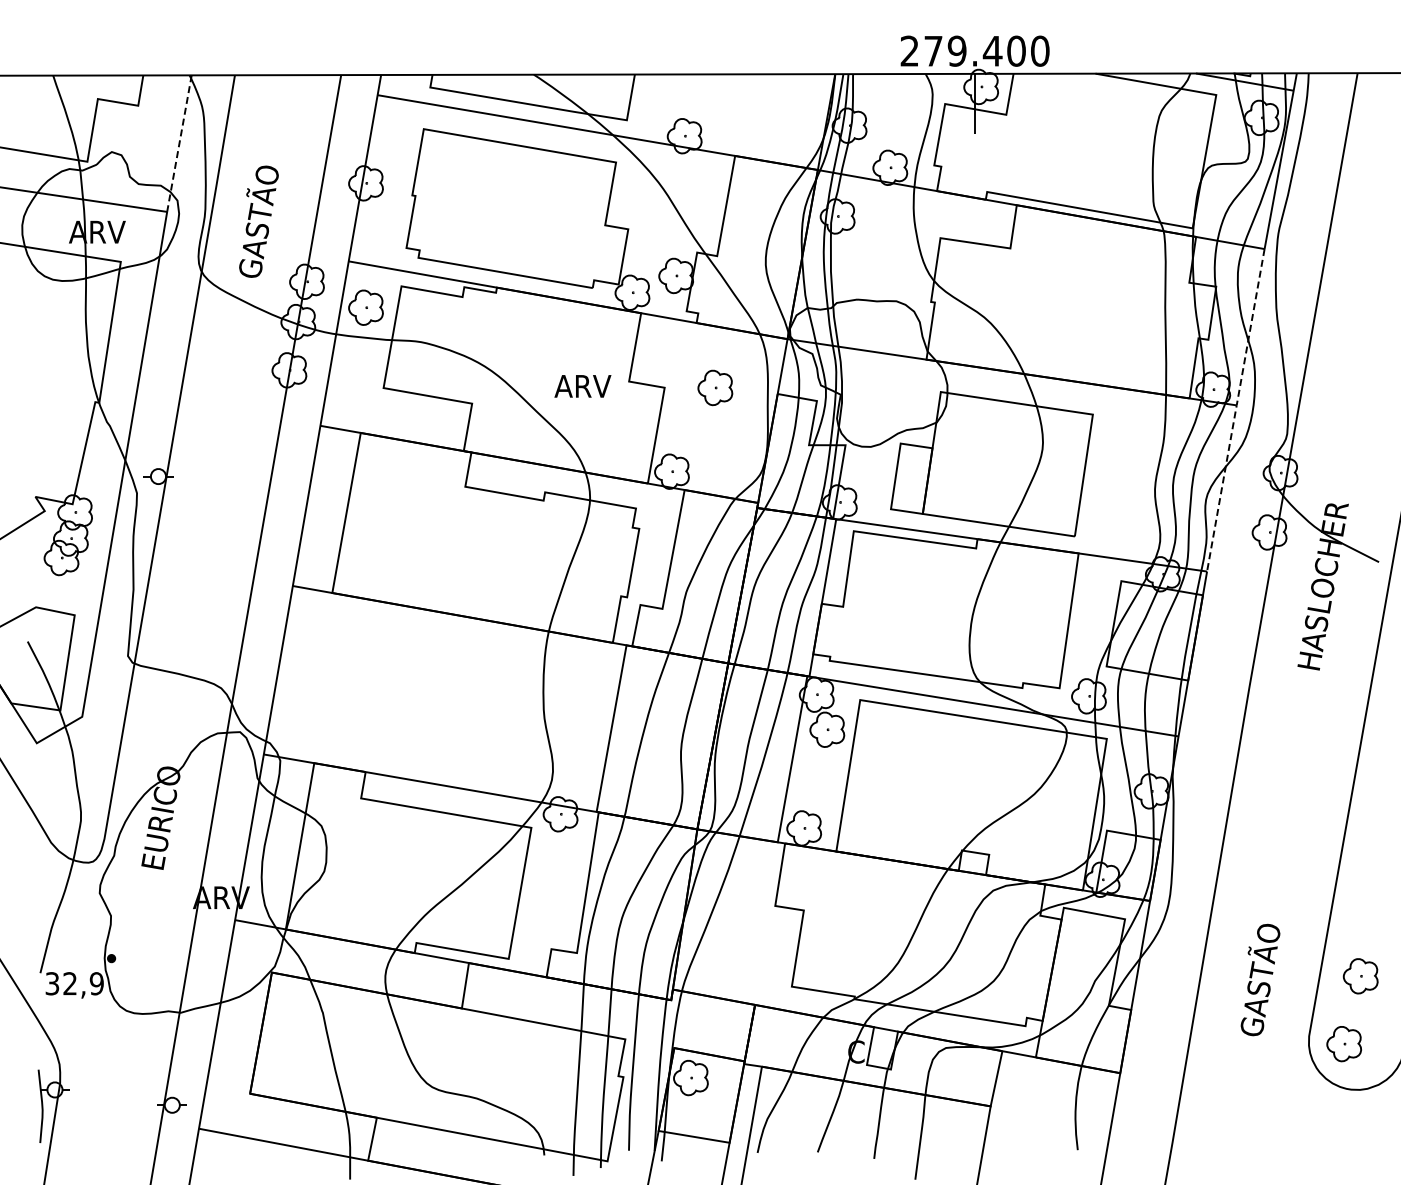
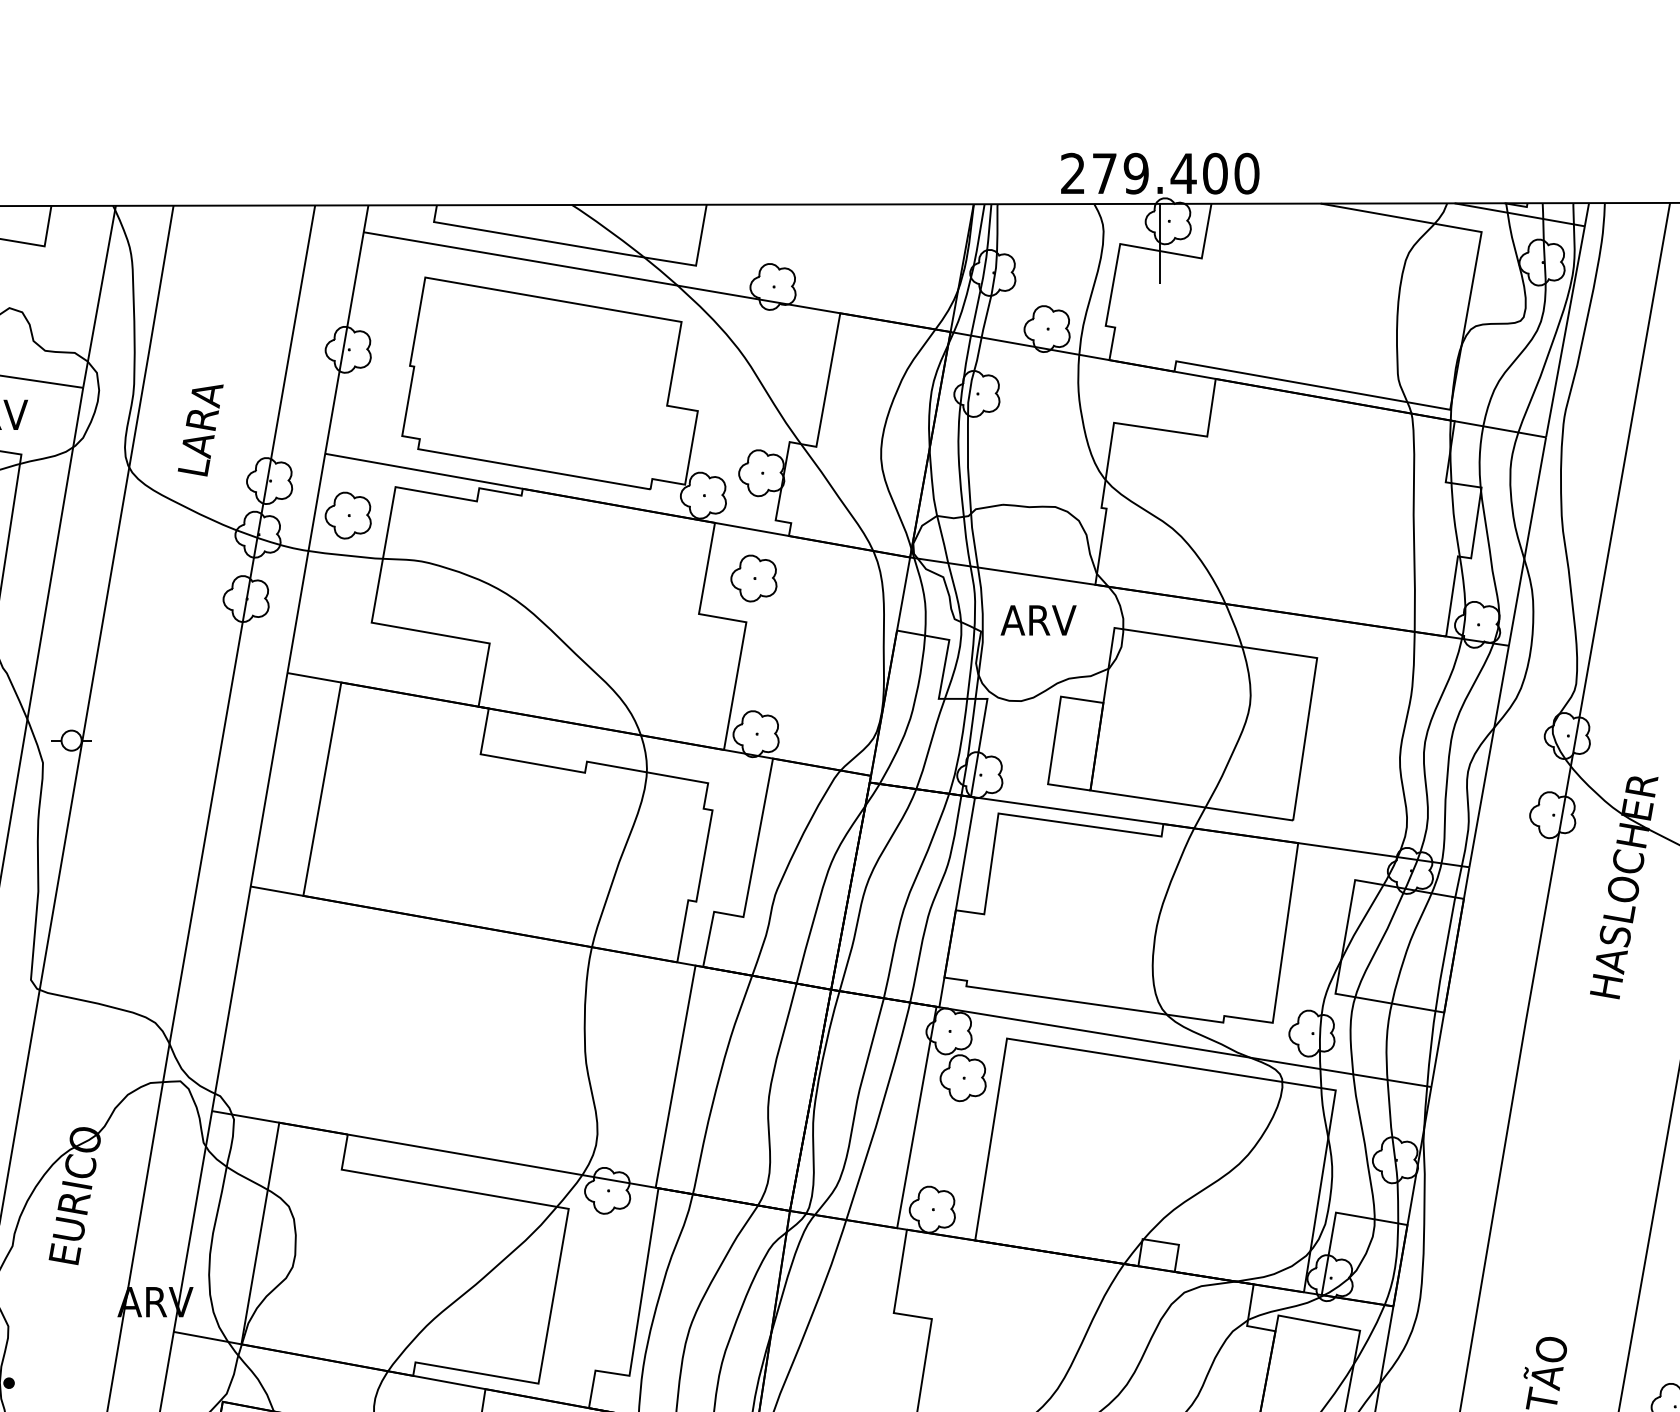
line: (179, 144) -> (99, 298), dashed -> solid
text: (258, 221) -> (204, 400), GASTÃO -> LARA
text: (582, 386) -> (1038, 620), moved
part: (715, 387) -> (754, 577), moved
line: (1235, 410) -> (1507, 652), dashed -> solid

